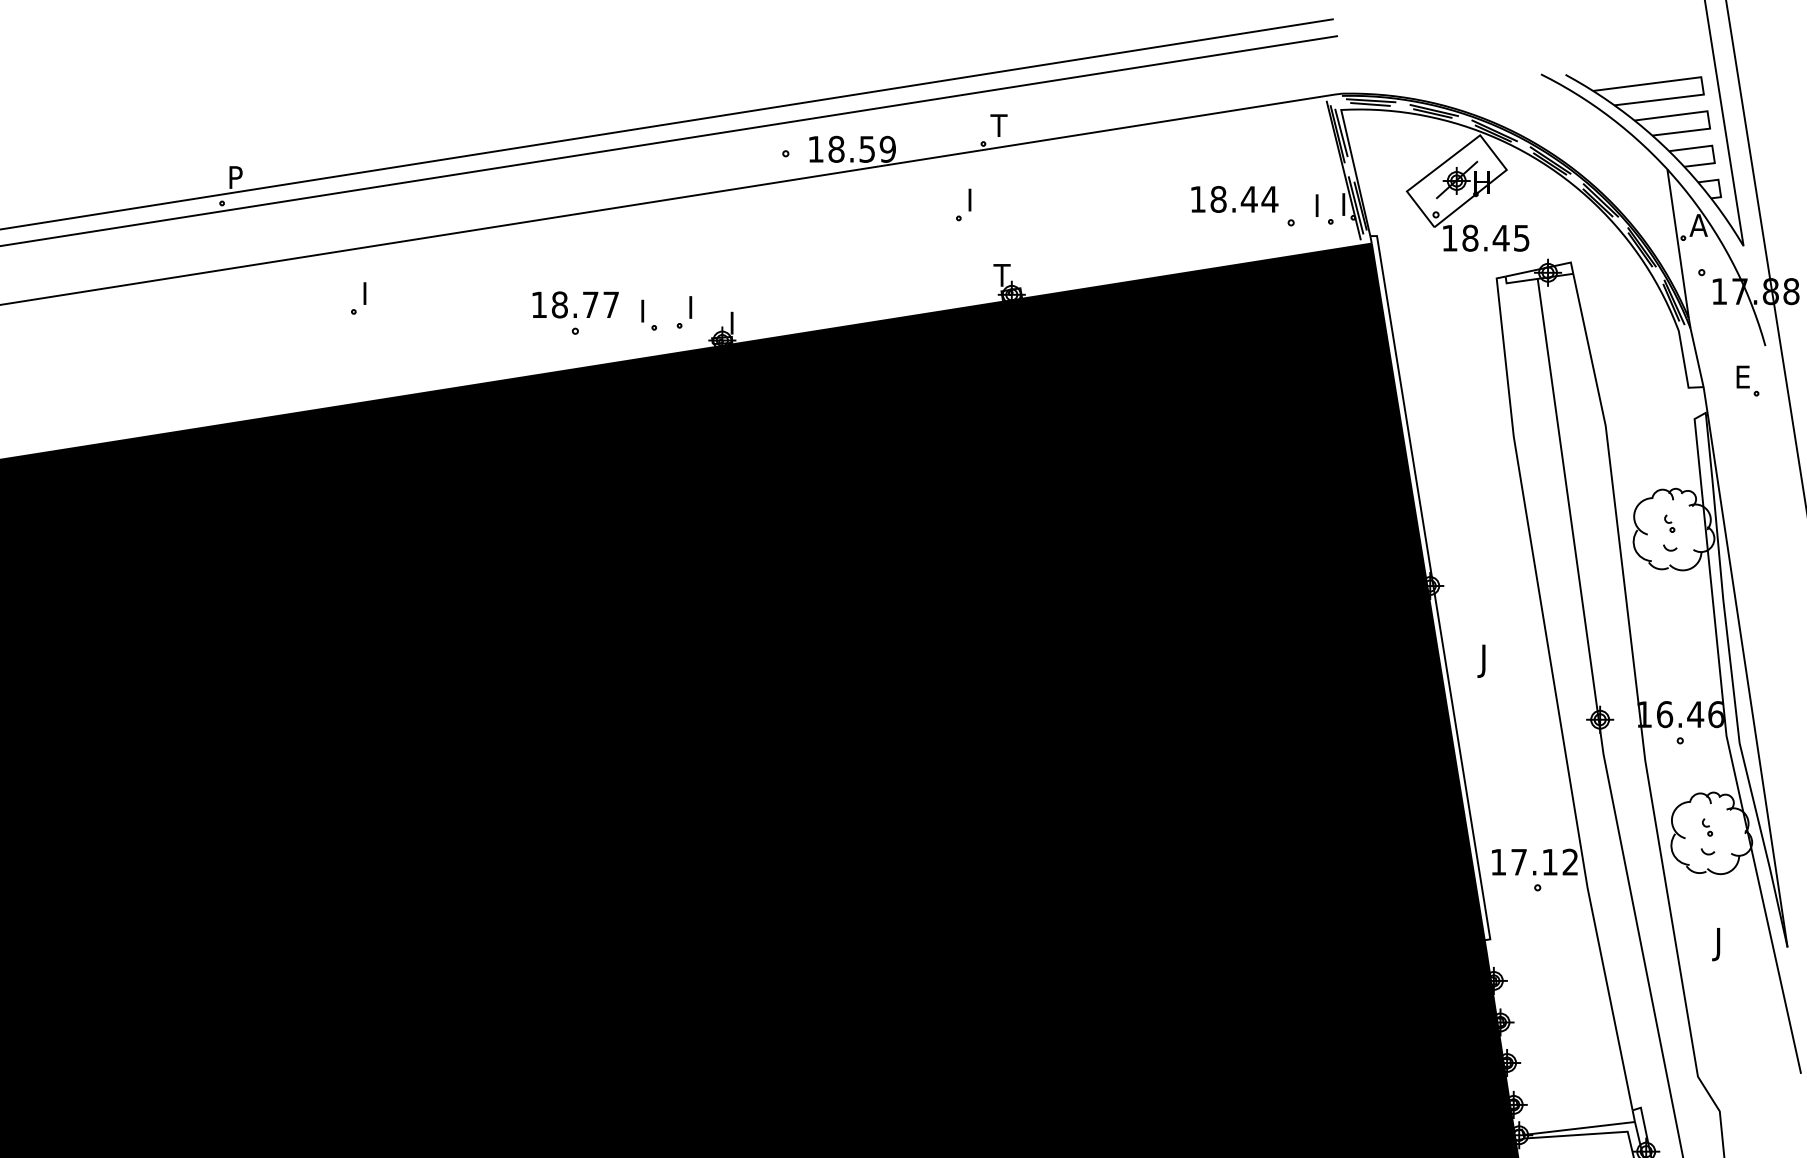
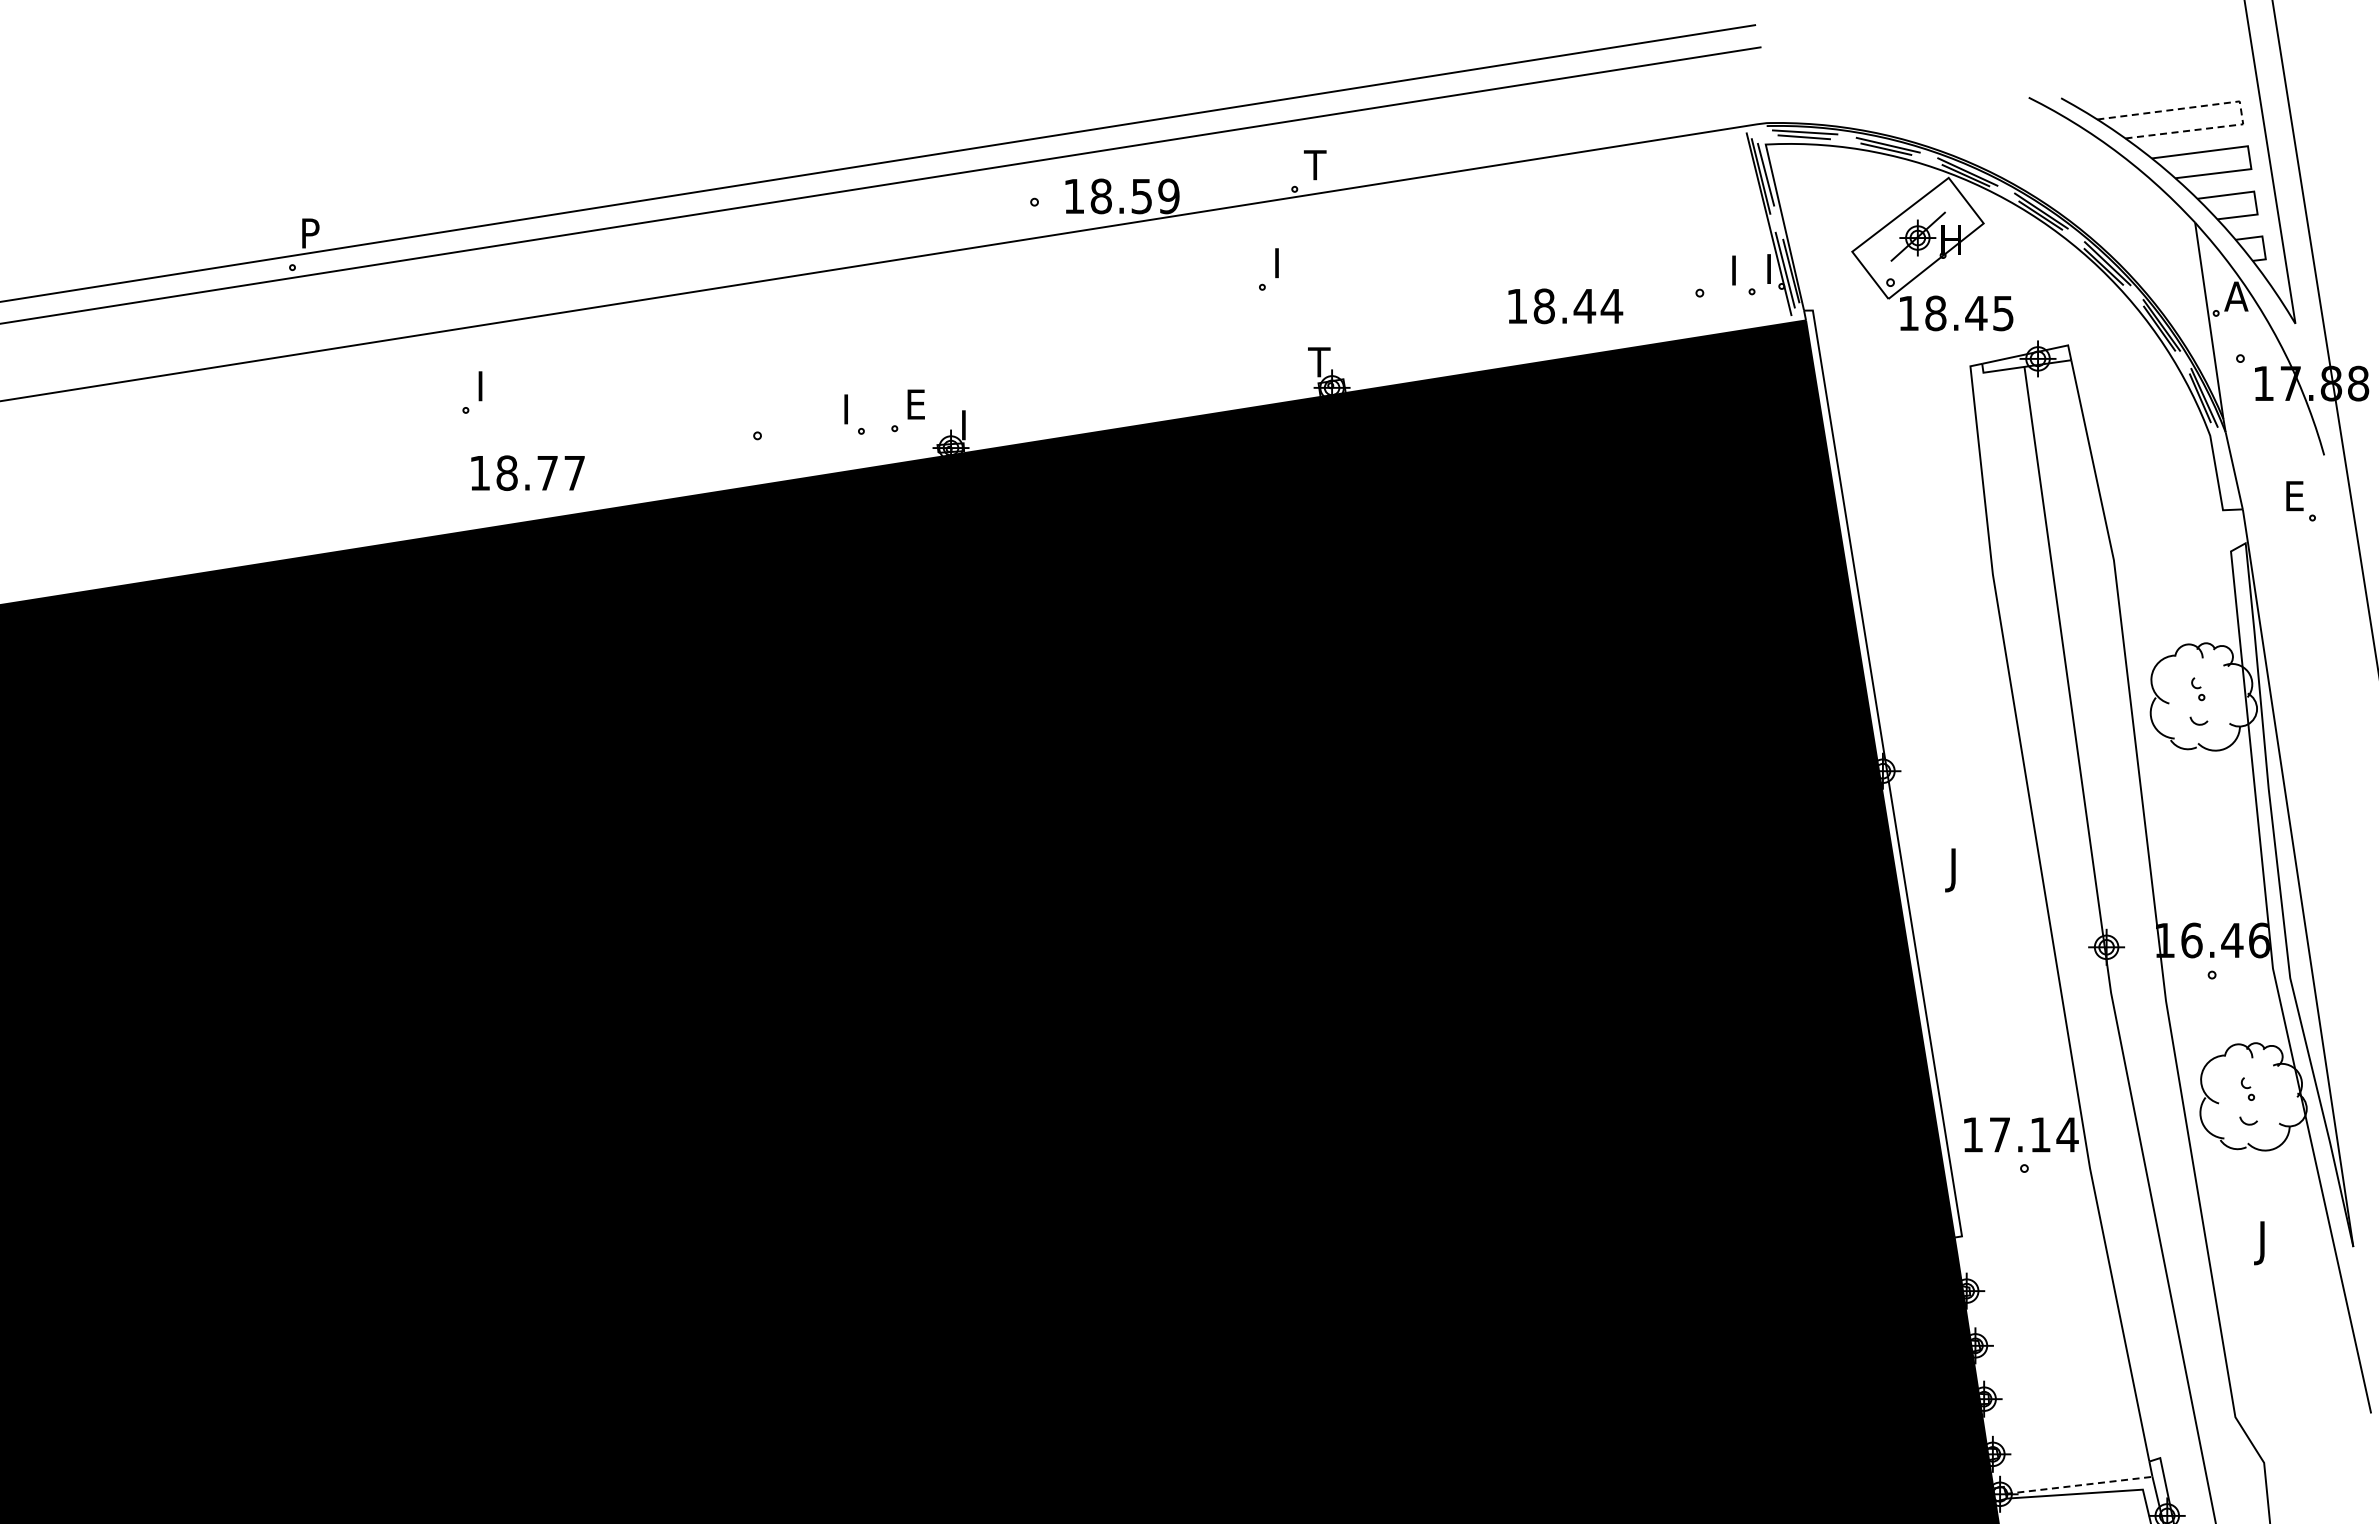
line: (1701, 77) -> (2239, 101), solid -> dashed
text: (1234, 199) -> (1565, 306), moved
text: (575, 304) -> (527, 472), moved
text: (696, 307) -> (917, 404), I -> E
text: (1570, 861) -> (2067, 1134), 17.12 -> 17.14
line: (1579, 1128) -> (2079, 1485), solid -> dashed

